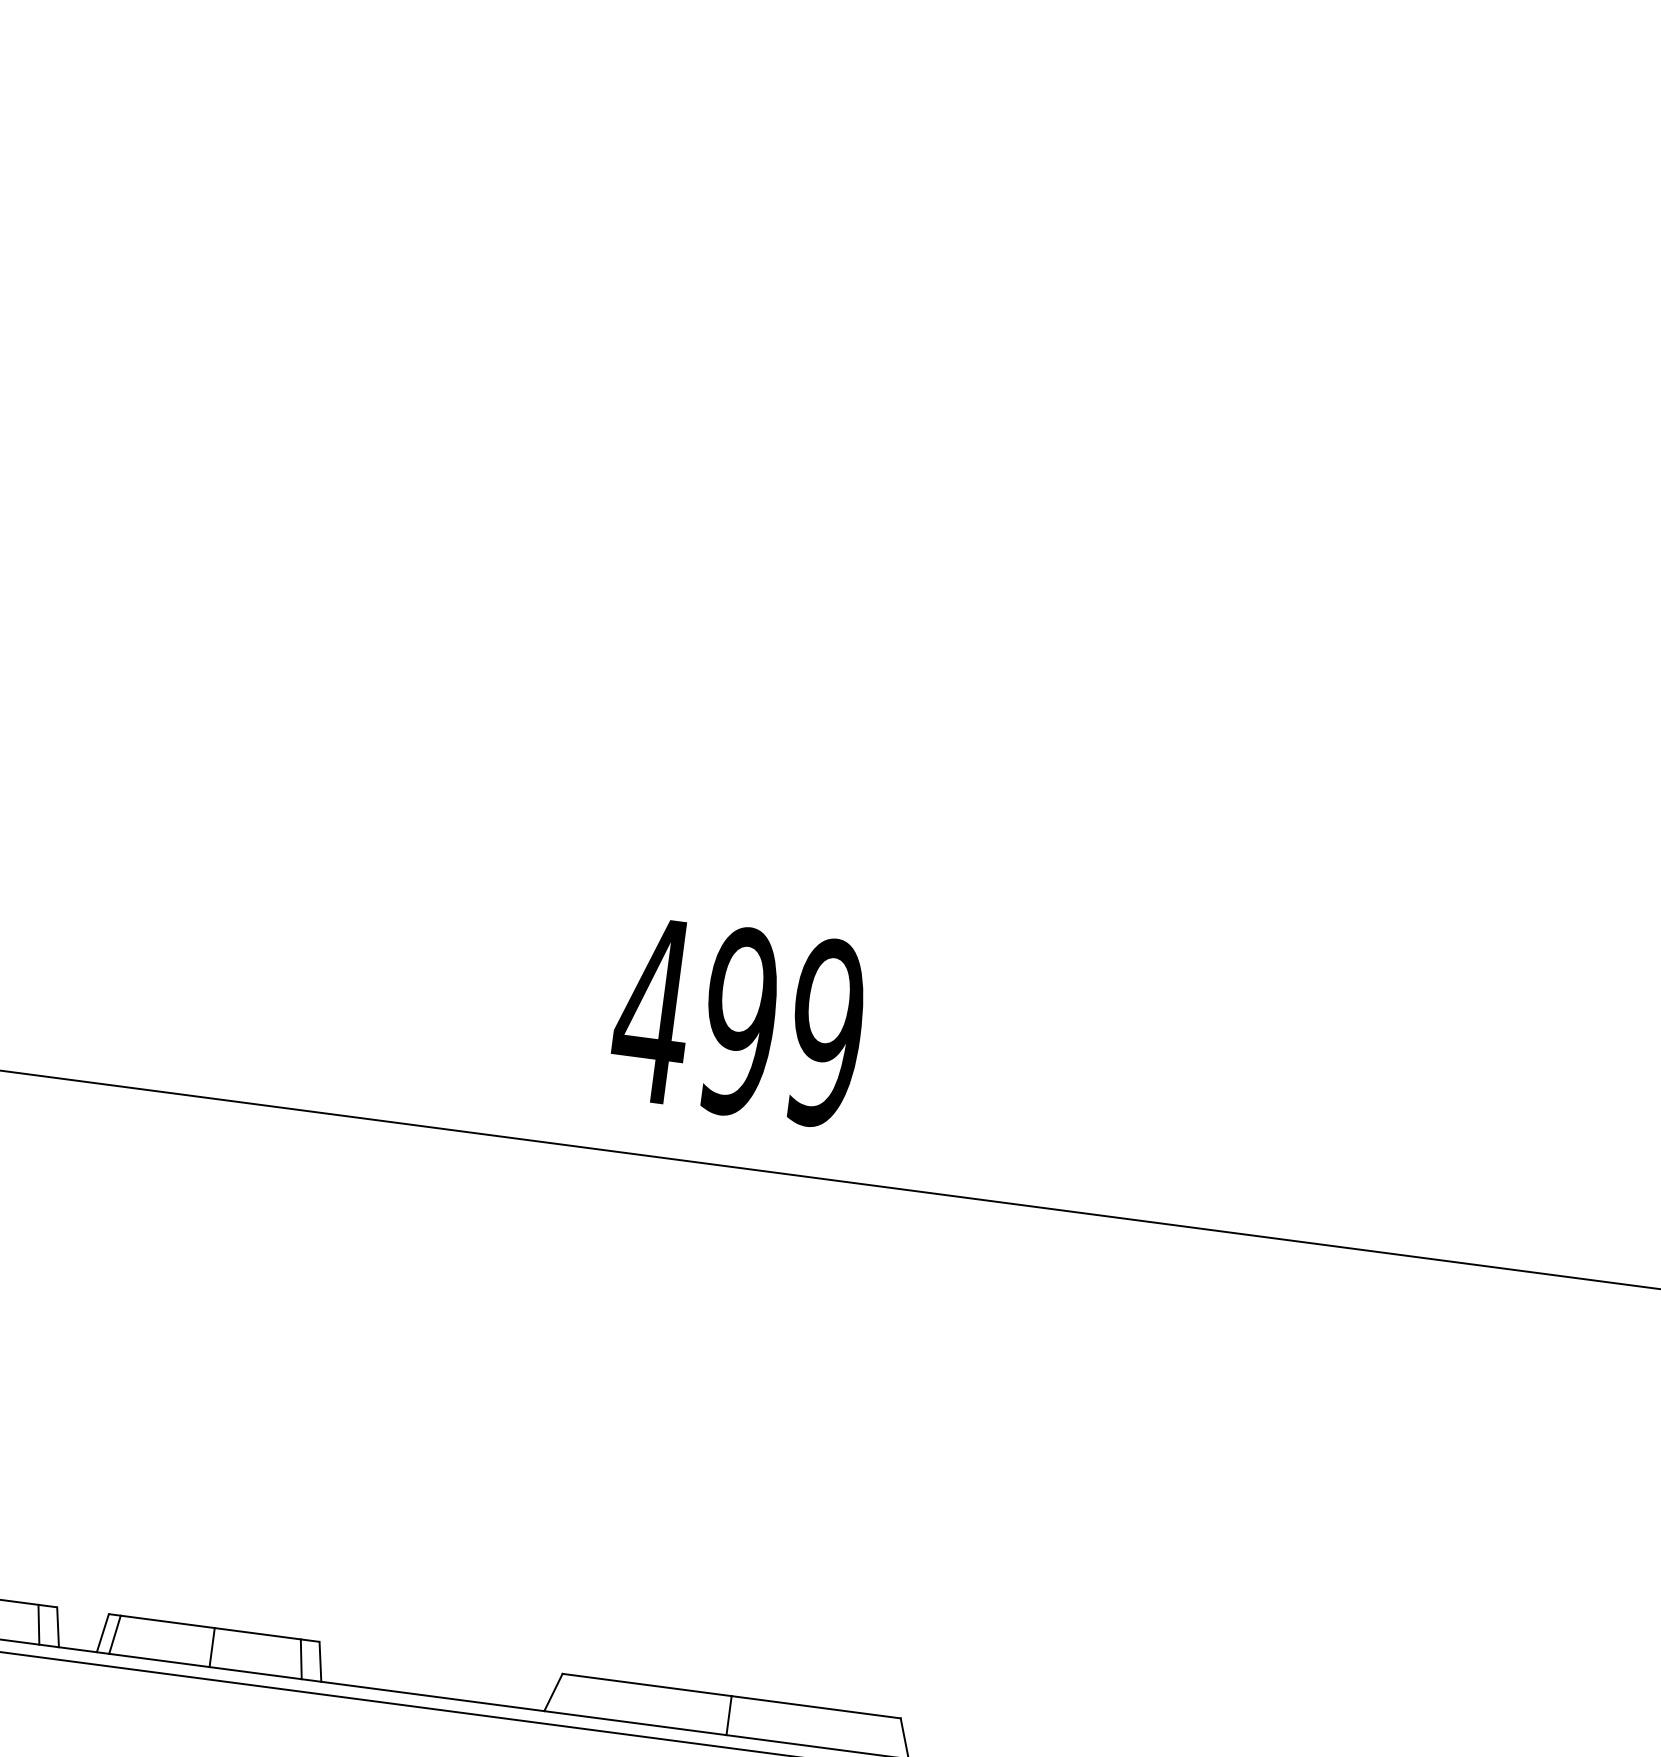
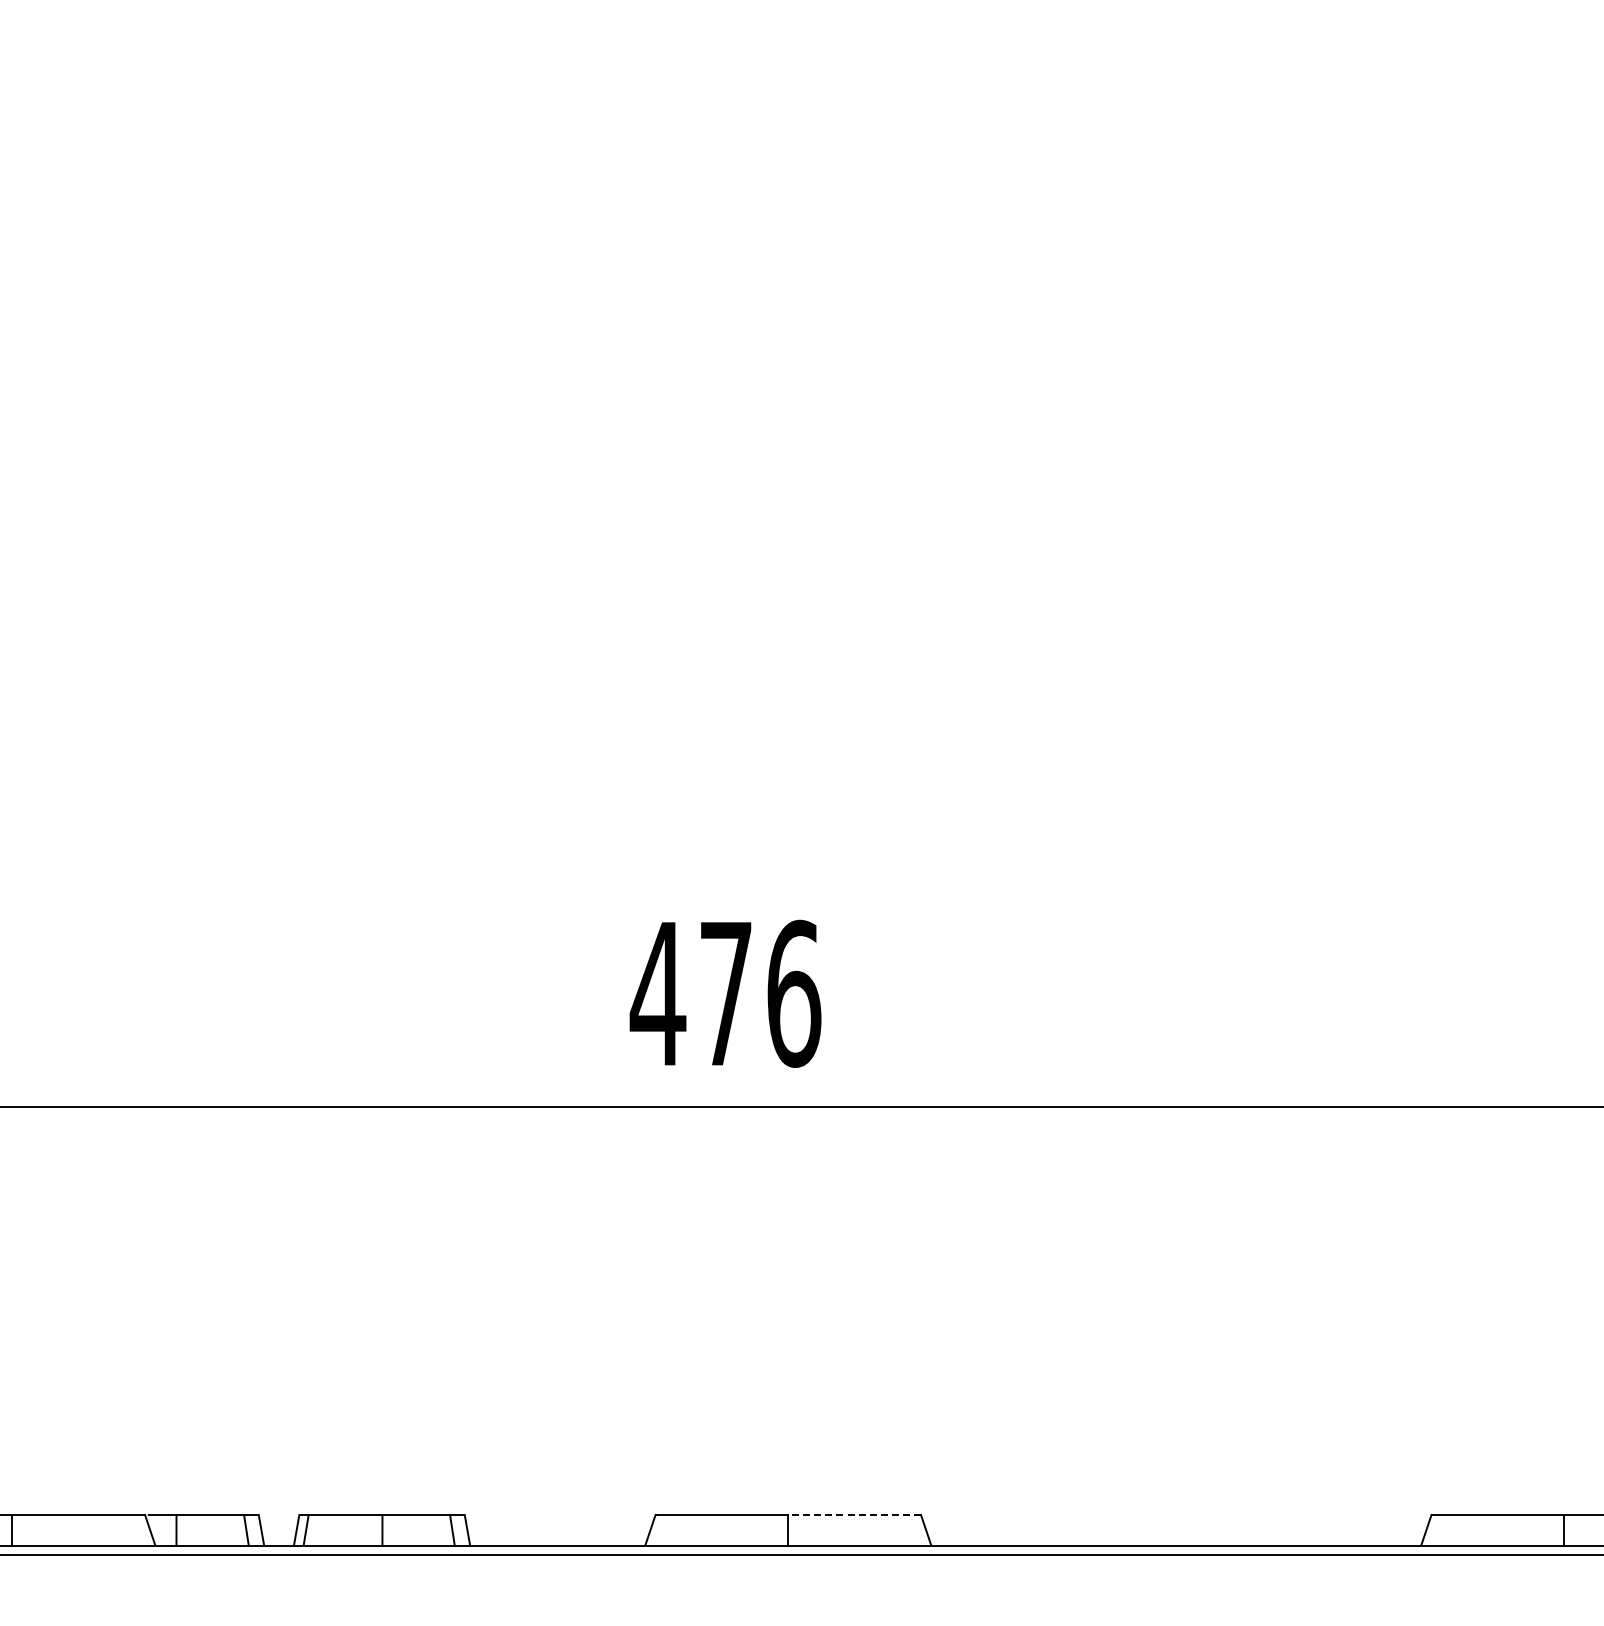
text: (783, 1027) -> (760, 993), 499 -> 476
line: (816, 1706) -> (854, 1514), solid -> dashed

